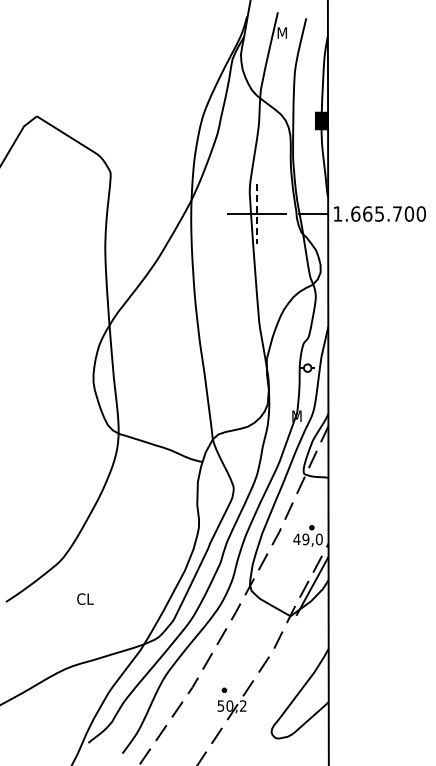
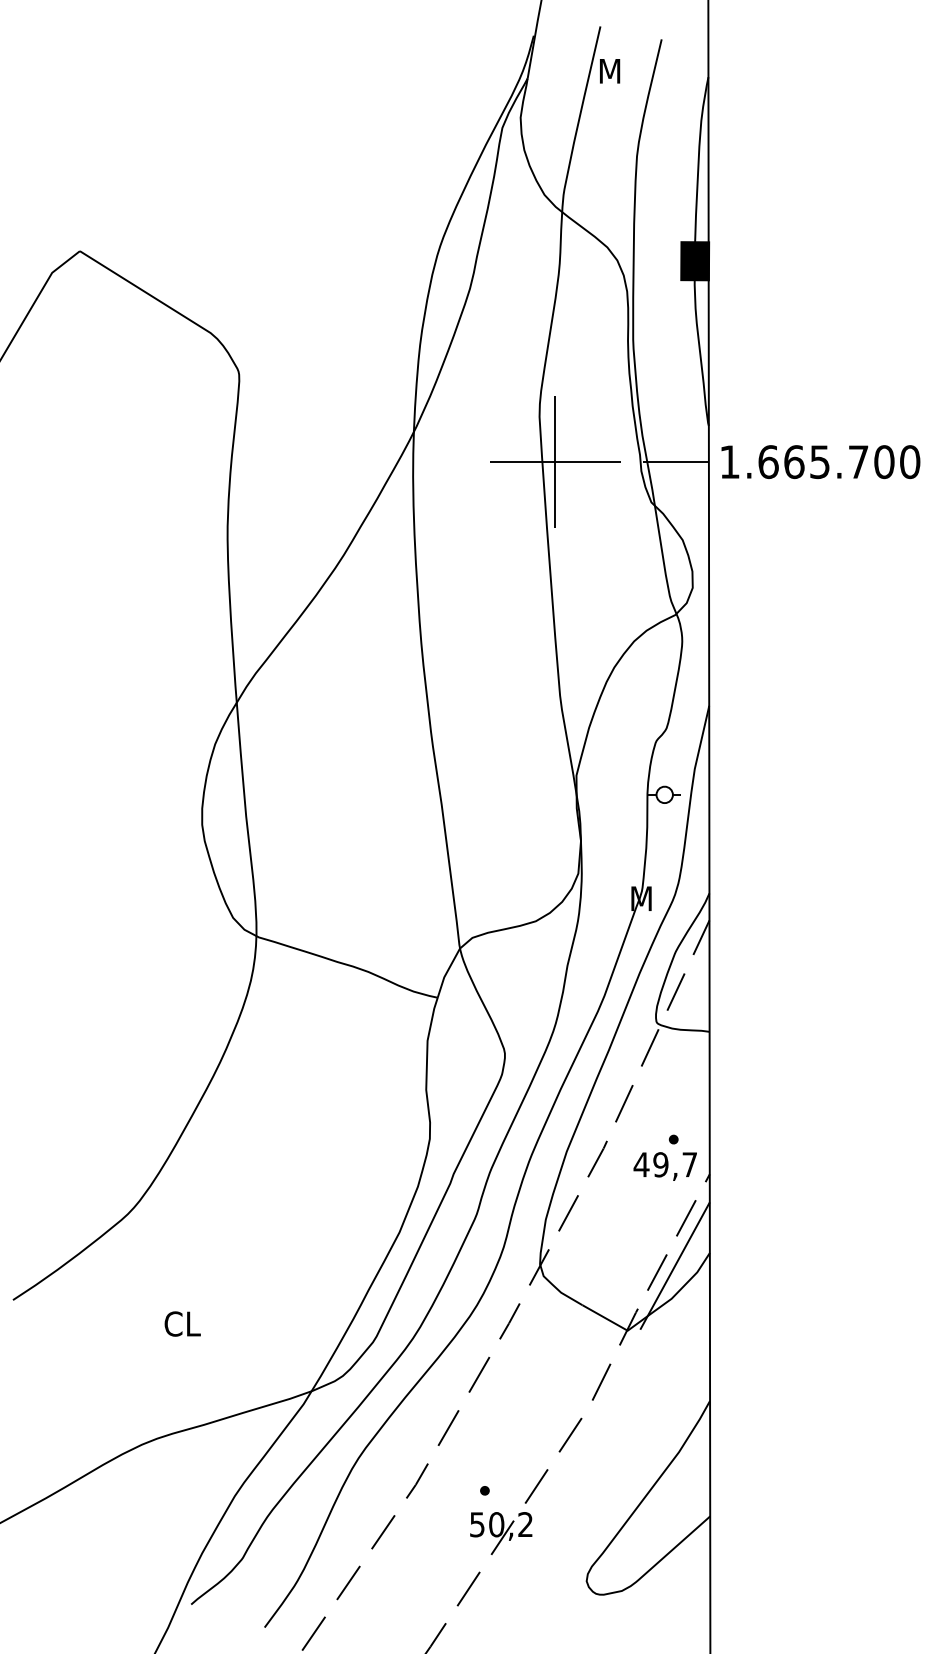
line: (257, 214) -> (556, 463), dashed -> solid
text: (318, 539) -> (688, 1164), 49,0 -> 49,7
text: (85, 598) -> (182, 1322), moved

